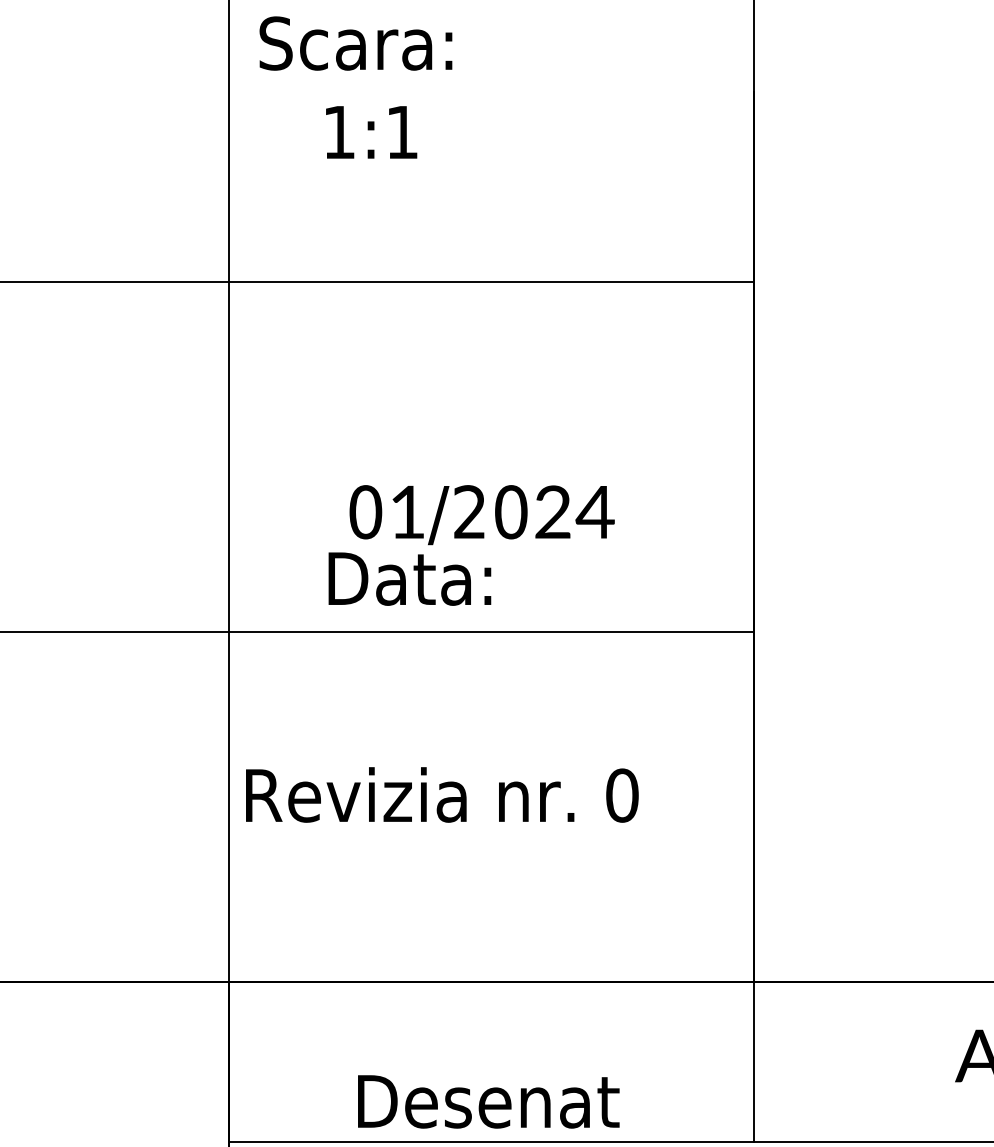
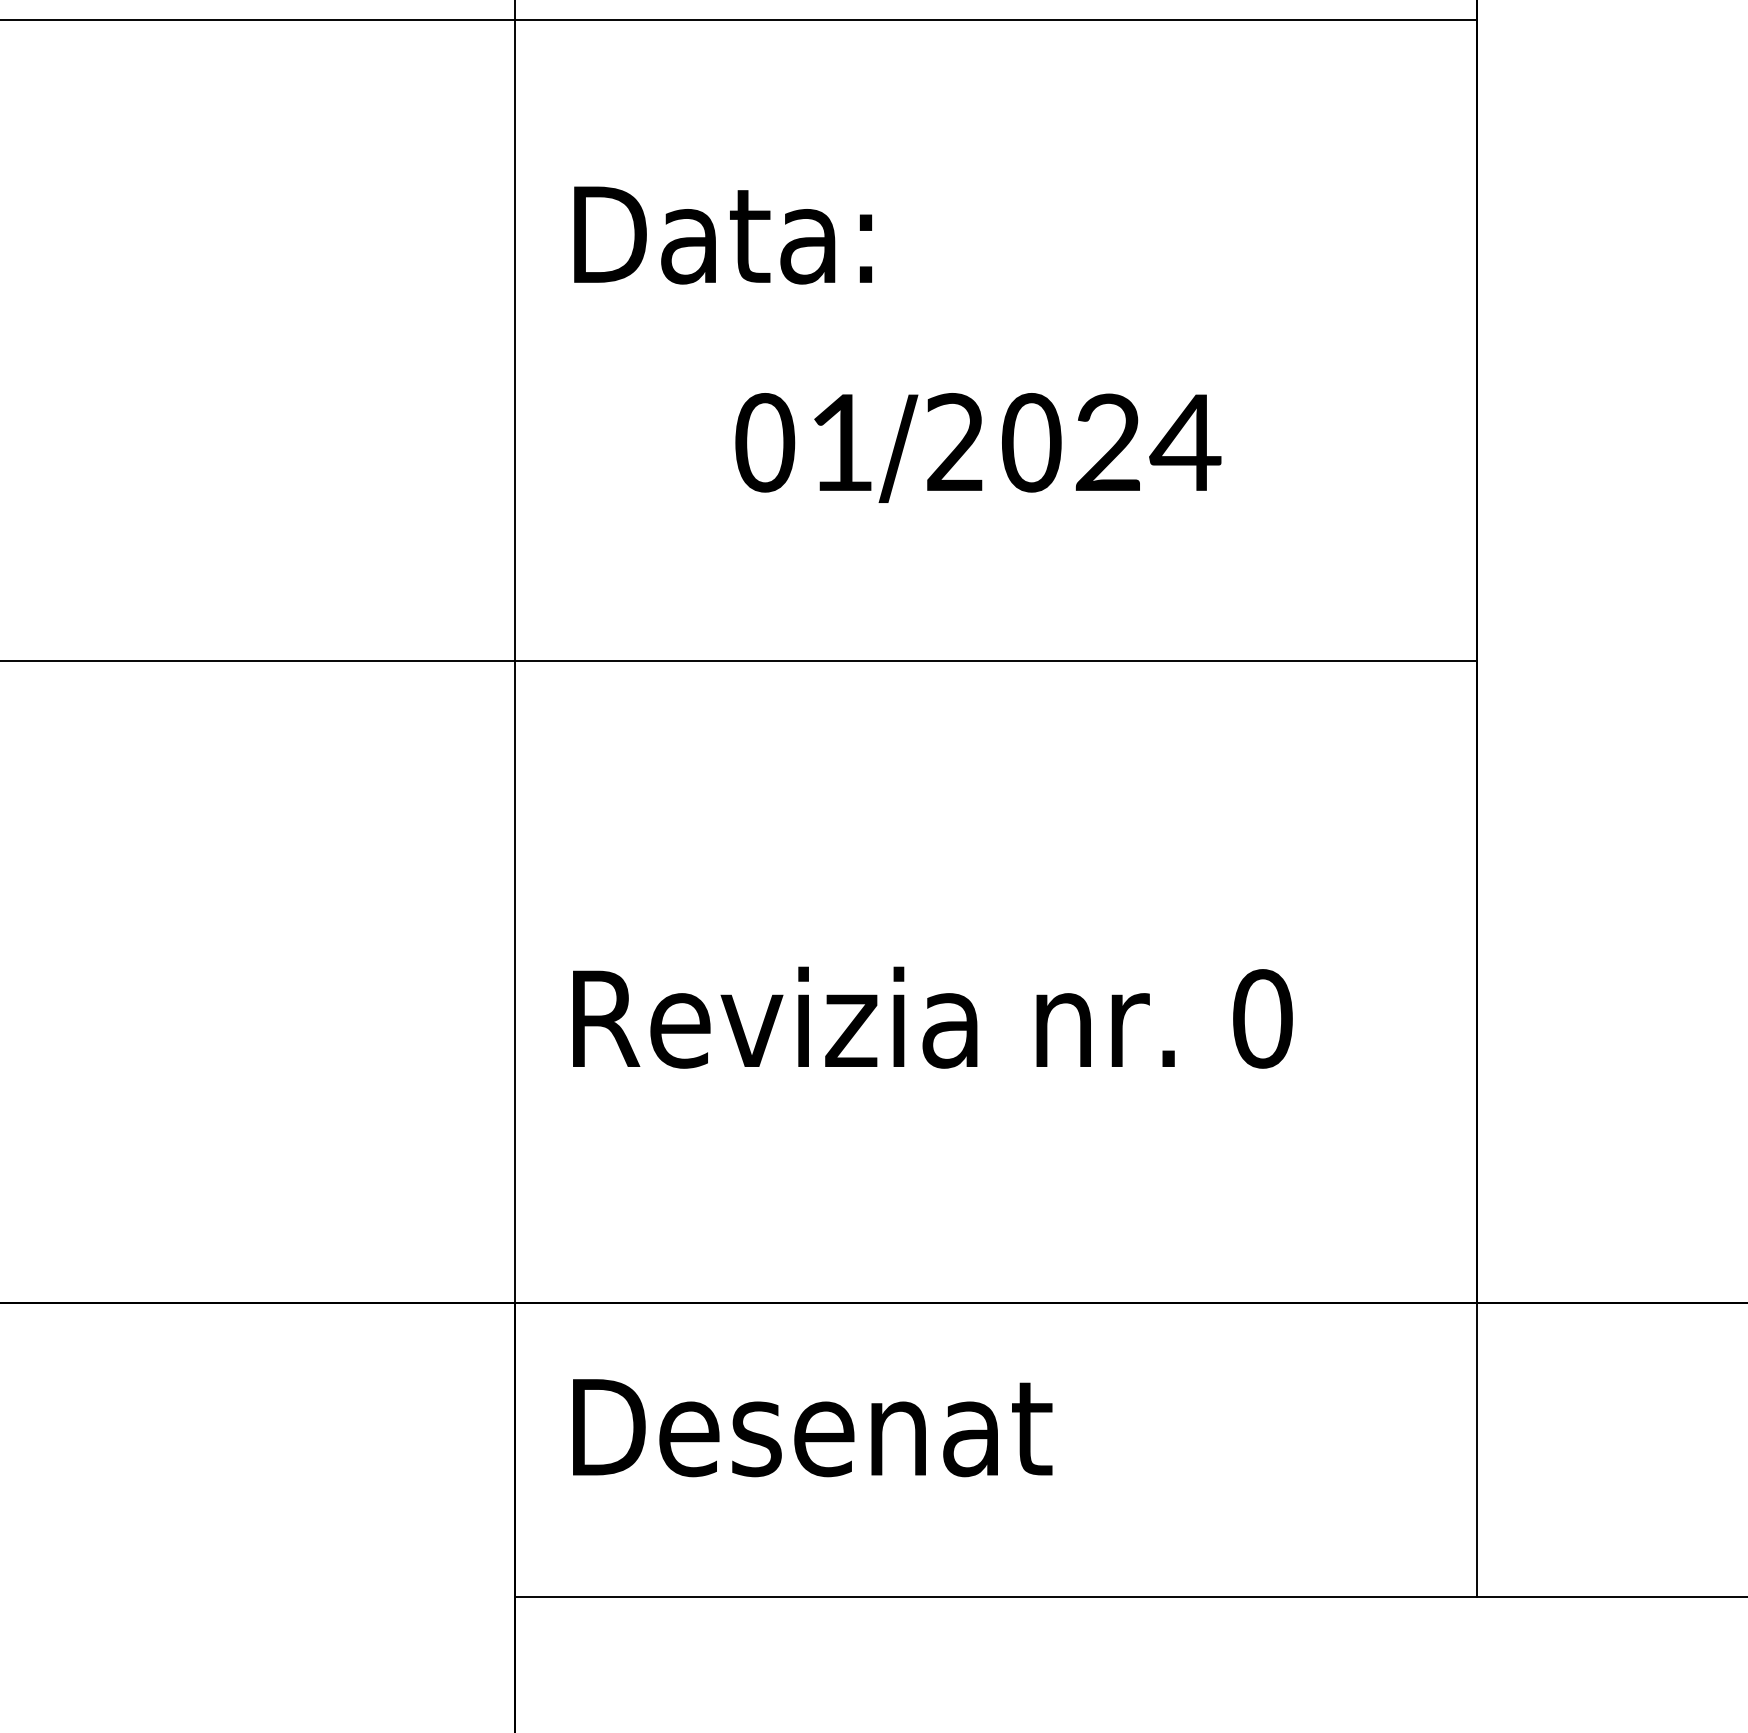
text: (409, 578) -> (722, 234), moved
text: (442, 794) -> (933, 1016), moved
text: (488, 1101) -> (812, 1427), moved

